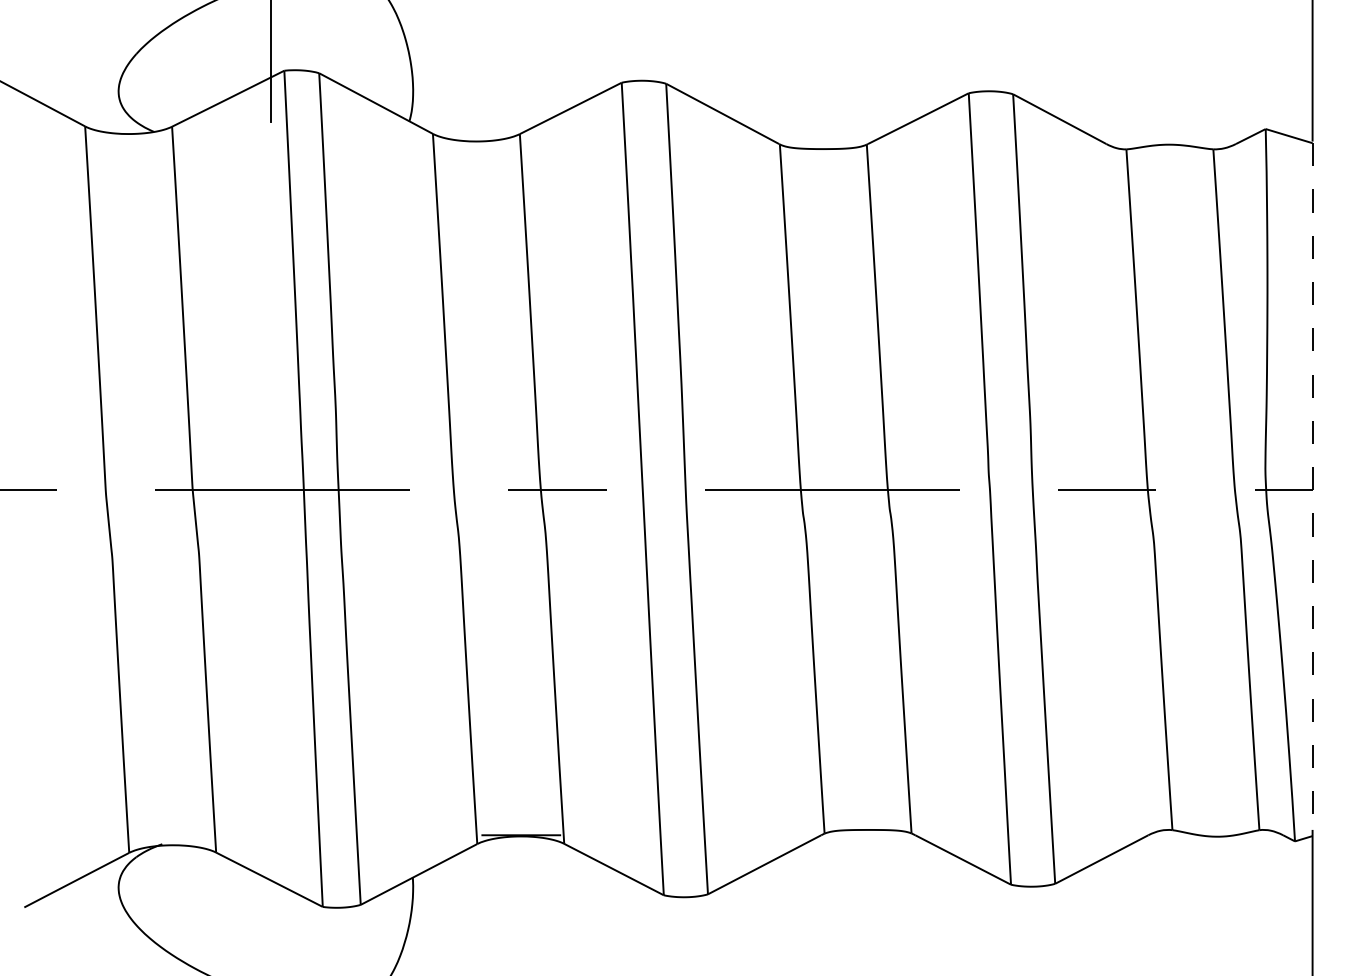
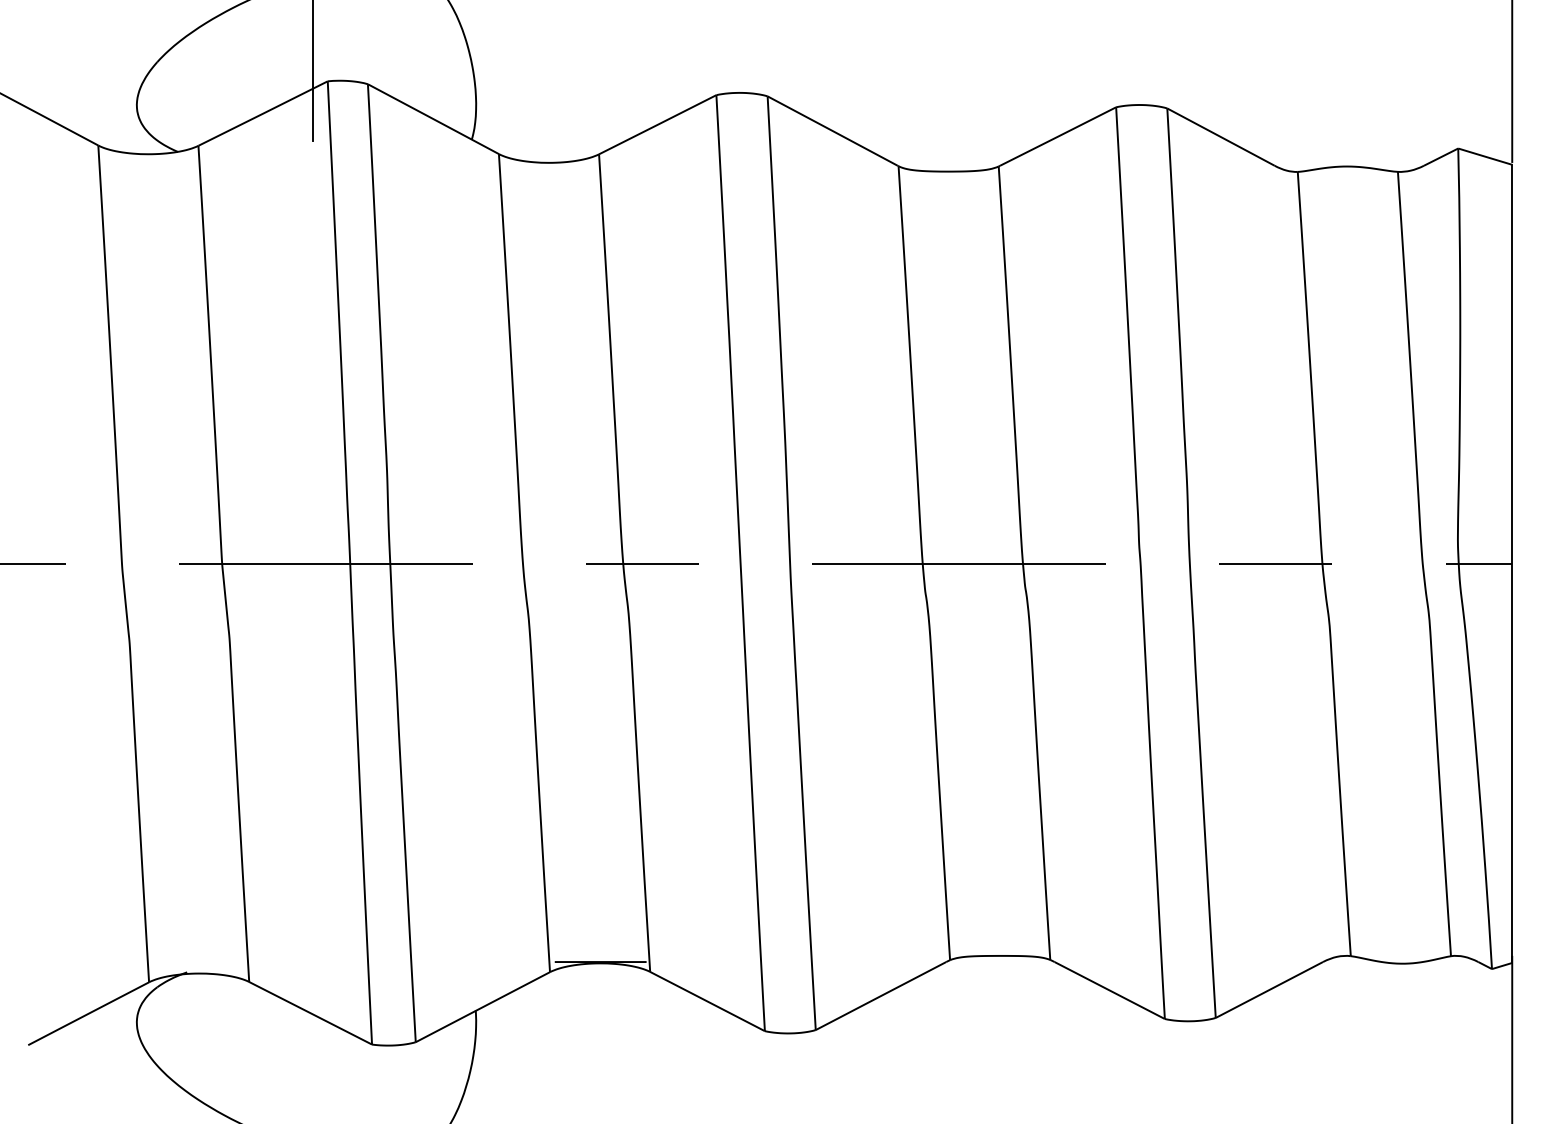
line: (1312, 490) -> (1512, 564), dashed -> solid

